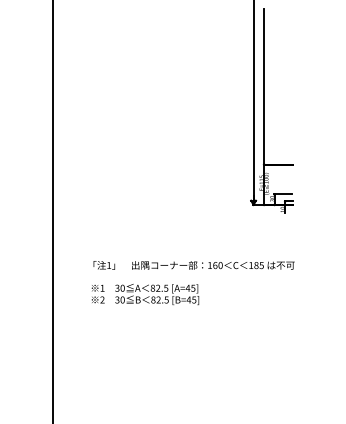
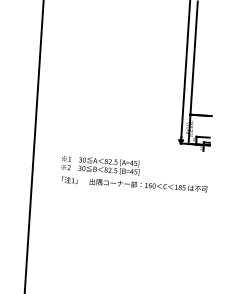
text: (145, 294) -> (100, 165), moved

